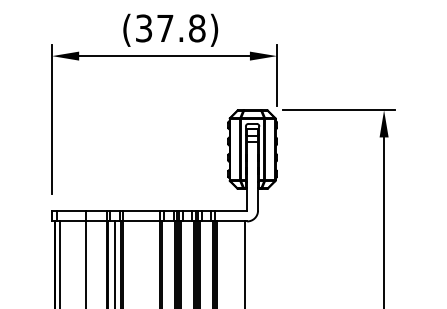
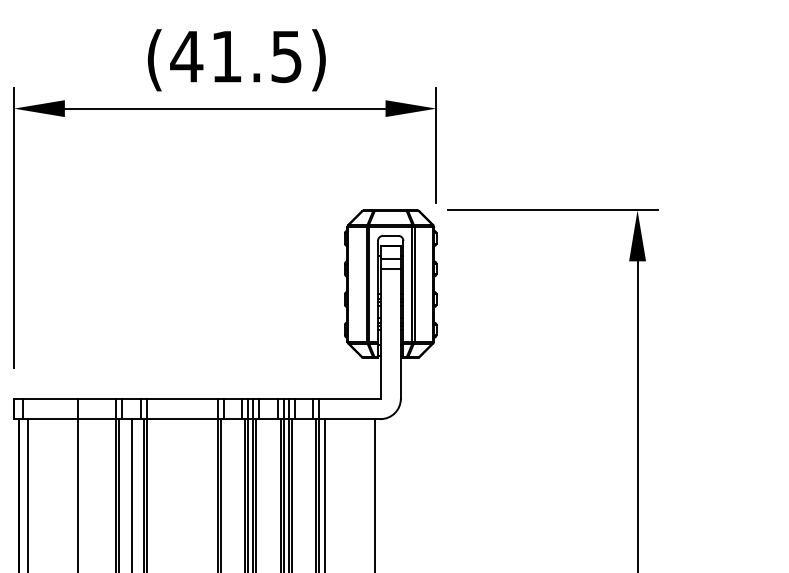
text: (170, 28) -> (236, 56), (37.8) -> (41.5)

